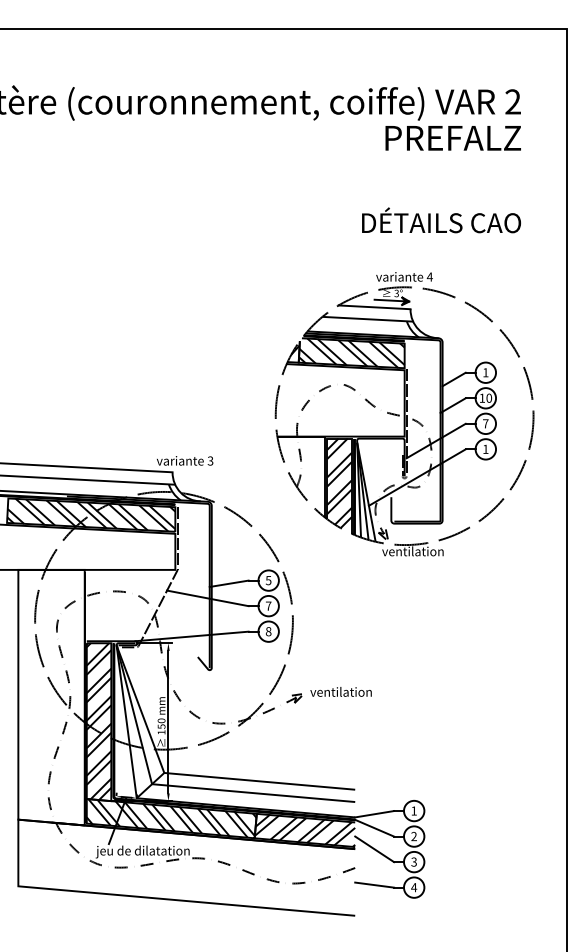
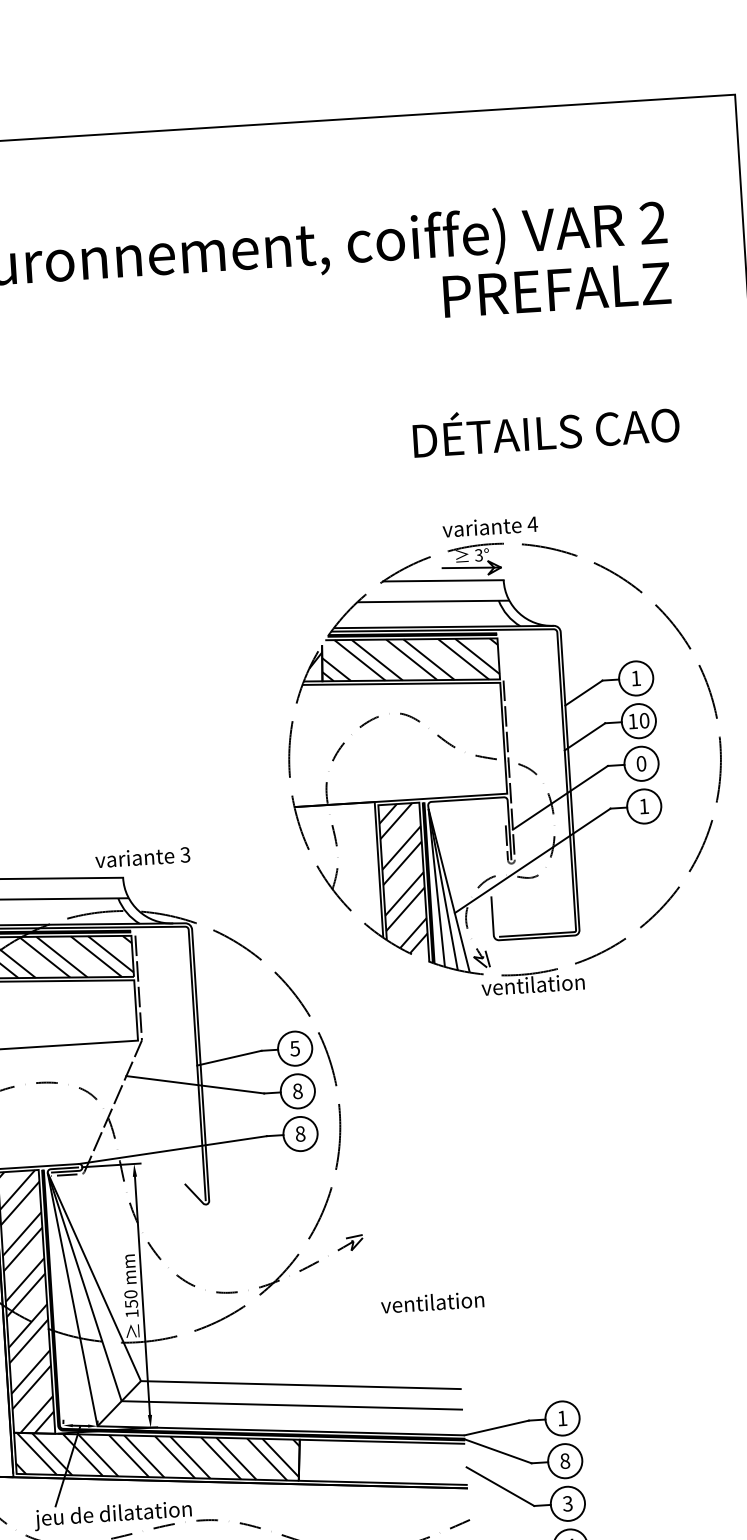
text: (485, 423) -> (640, 763), 7 -> 0
text: (268, 605) -> (297, 1090), 7 -> 8
text: (340, 691) -> (431, 1301), moved
hatch: (304, 830) -> (381, 1462), removed
text: (413, 836) -> (564, 1461), 2 -> 8

